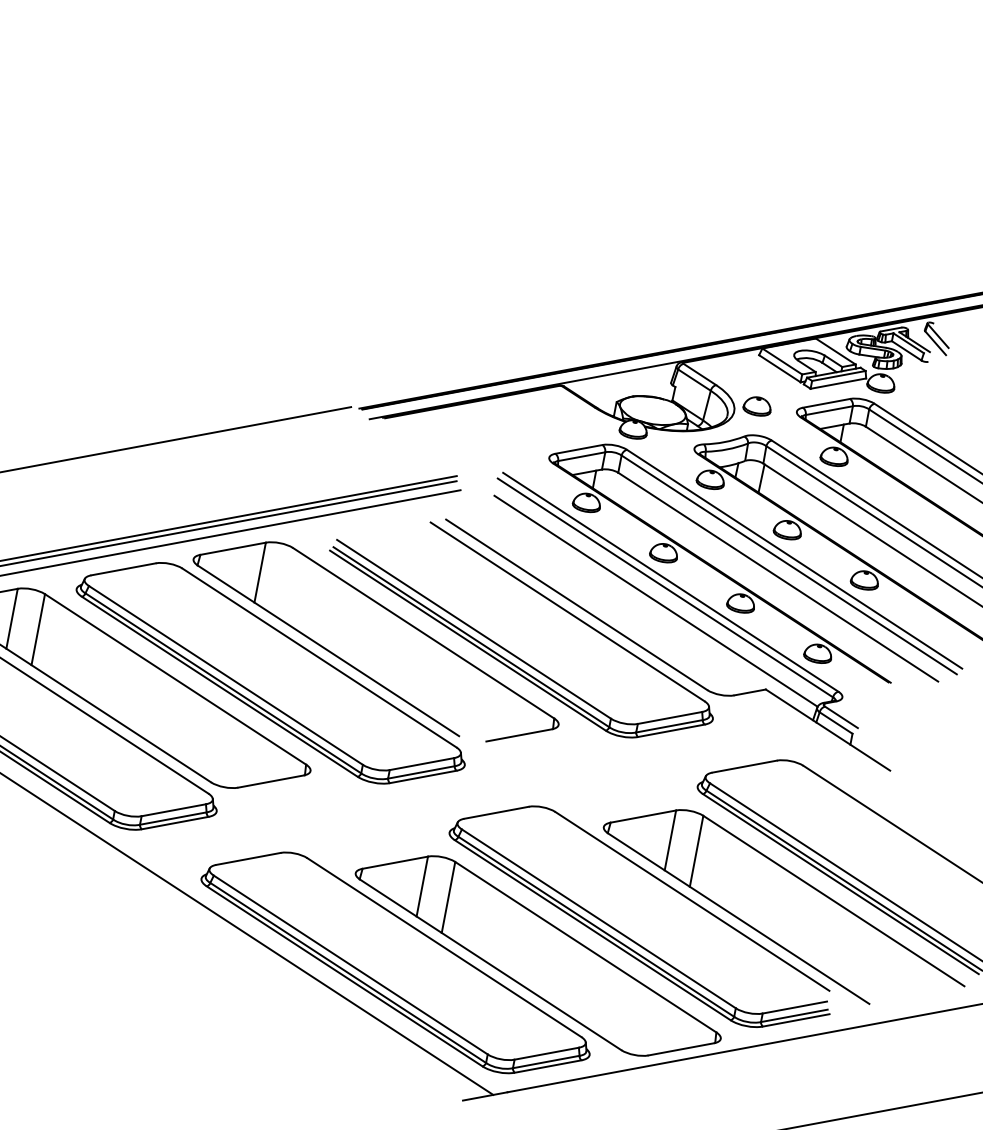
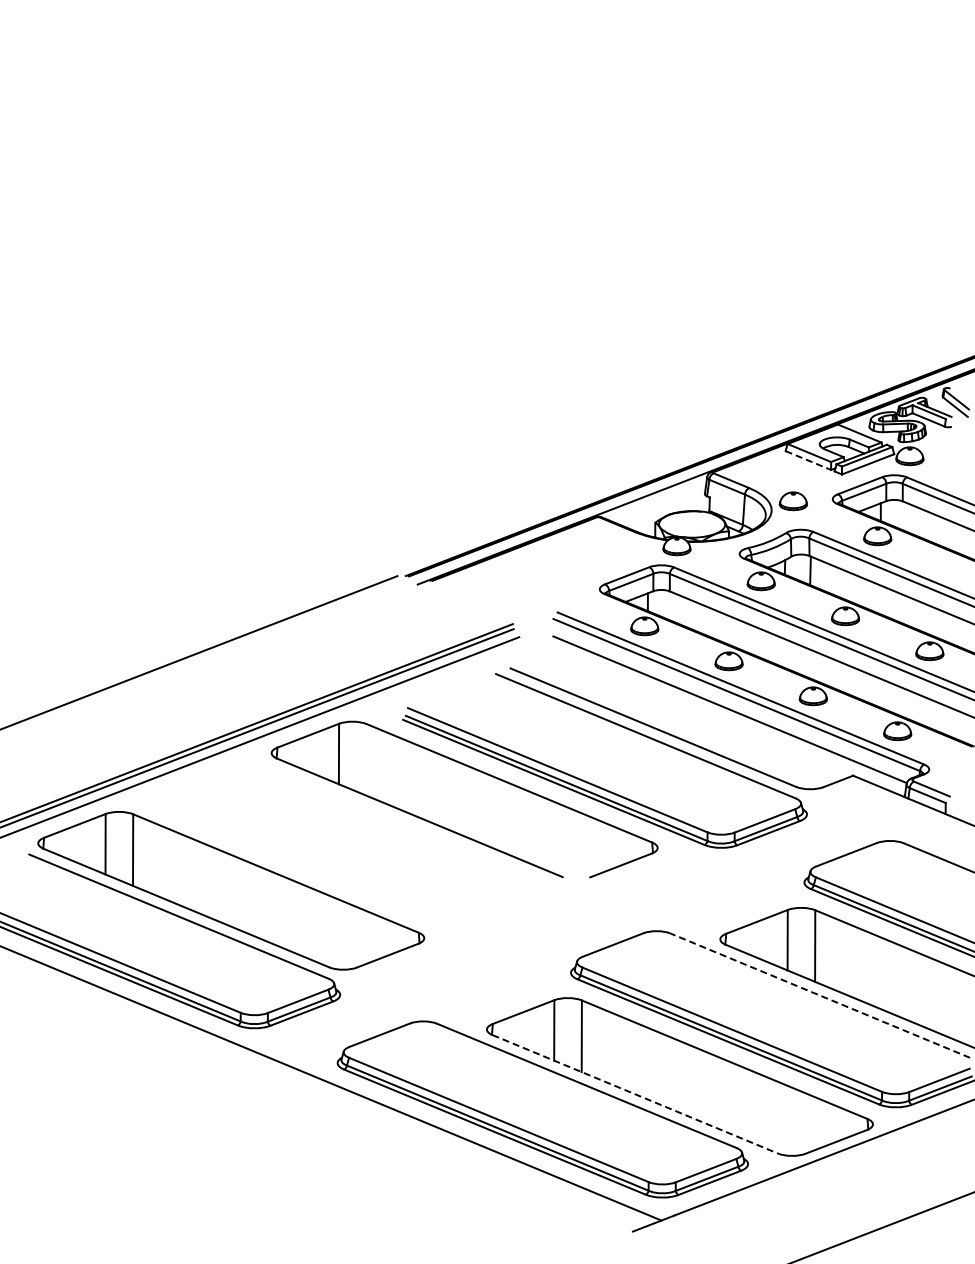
line: (780, 368) -> (808, 460), solid -> dashed
part: (271, 672) -> (368, 849), removed
line: (691, 901) -> (819, 995), solid -> dashed
line: (490, 965) -> (635, 1094), solid -> dashed

